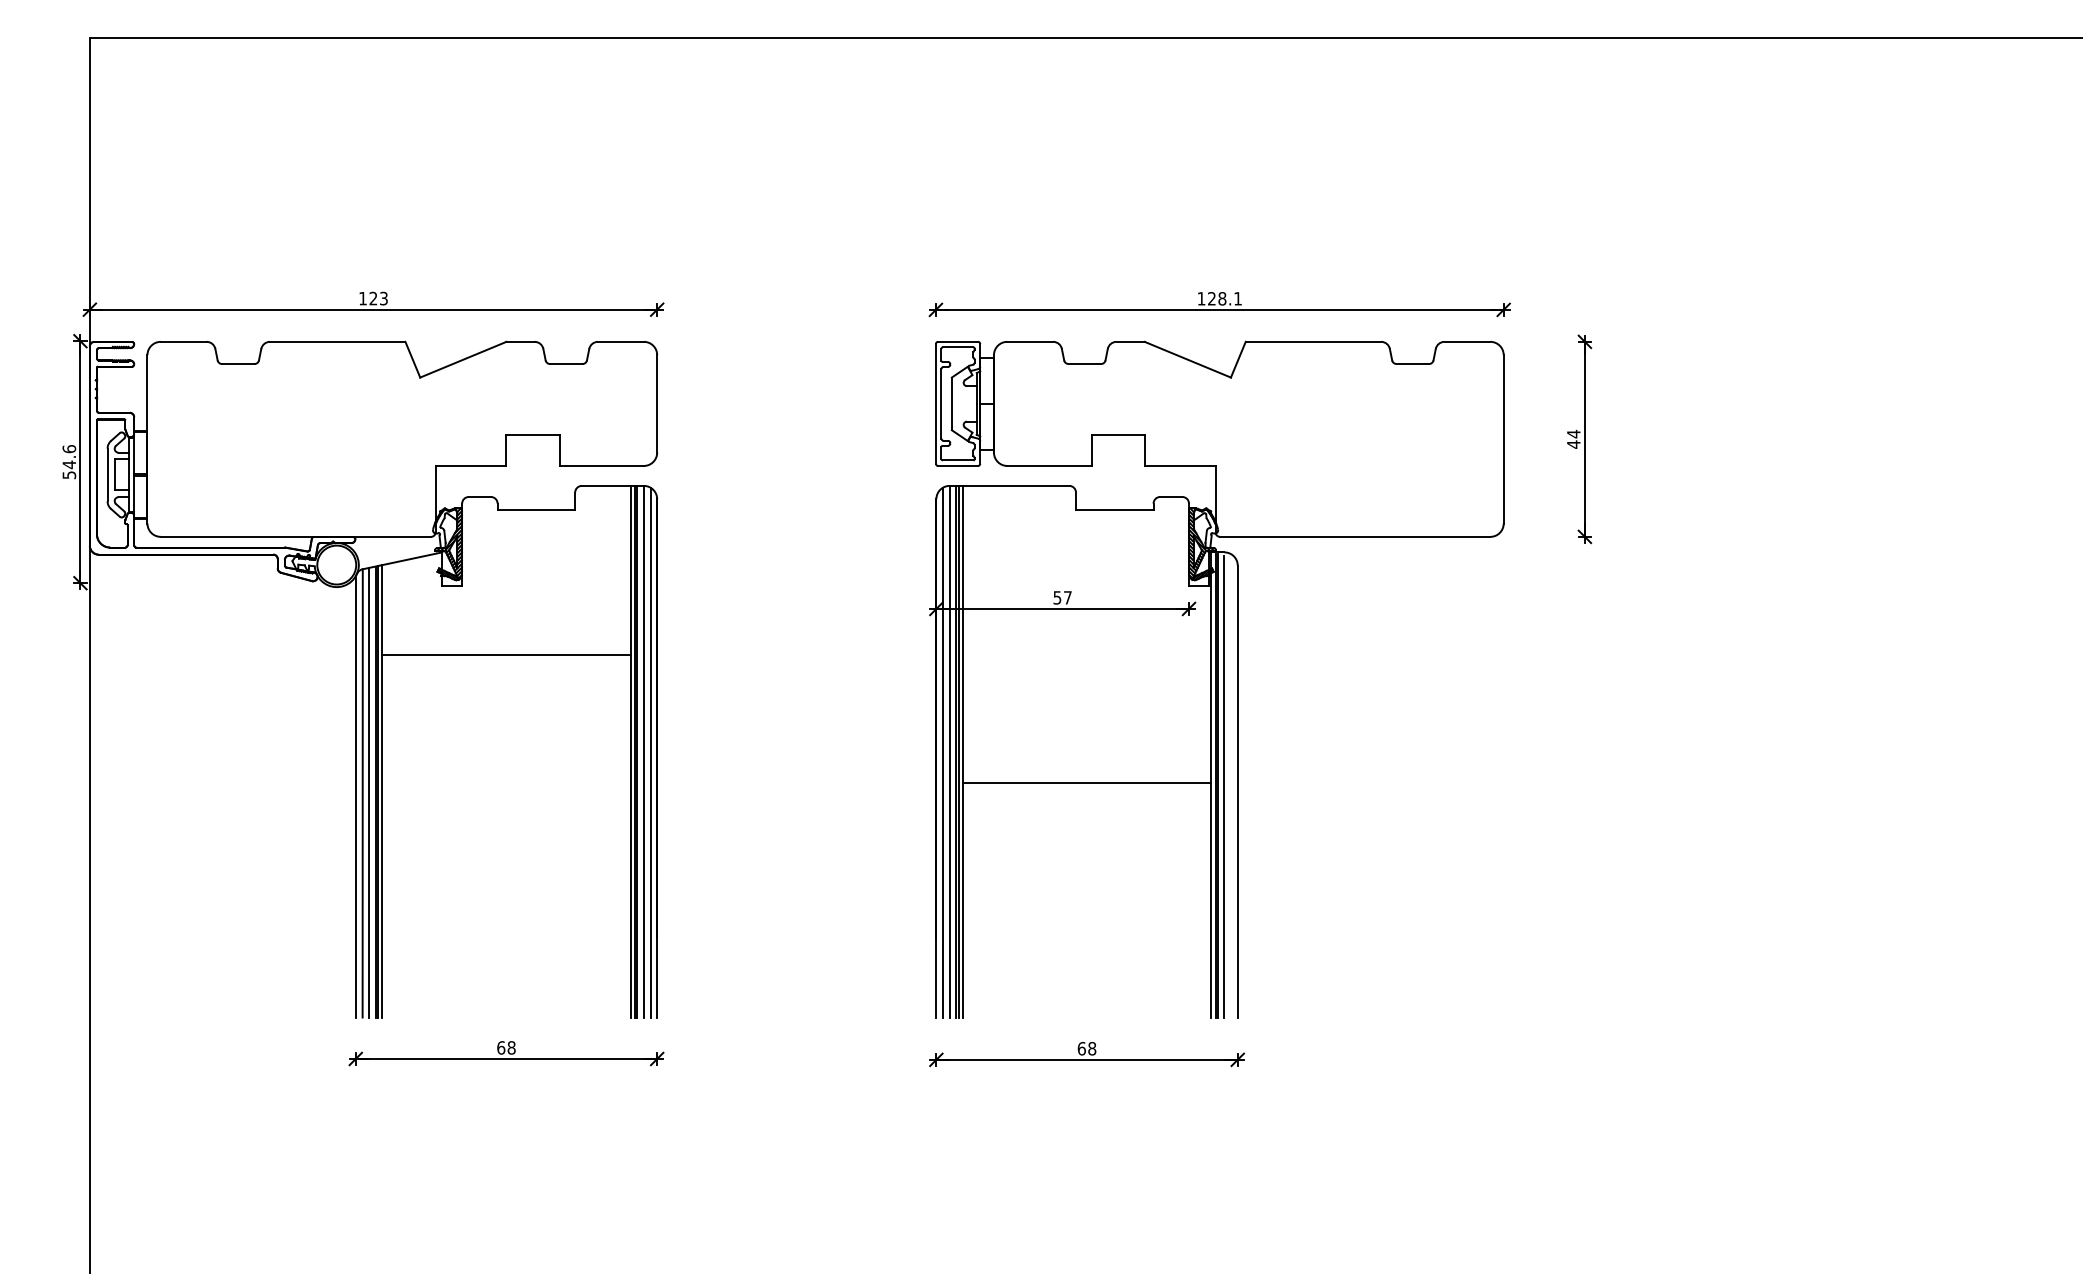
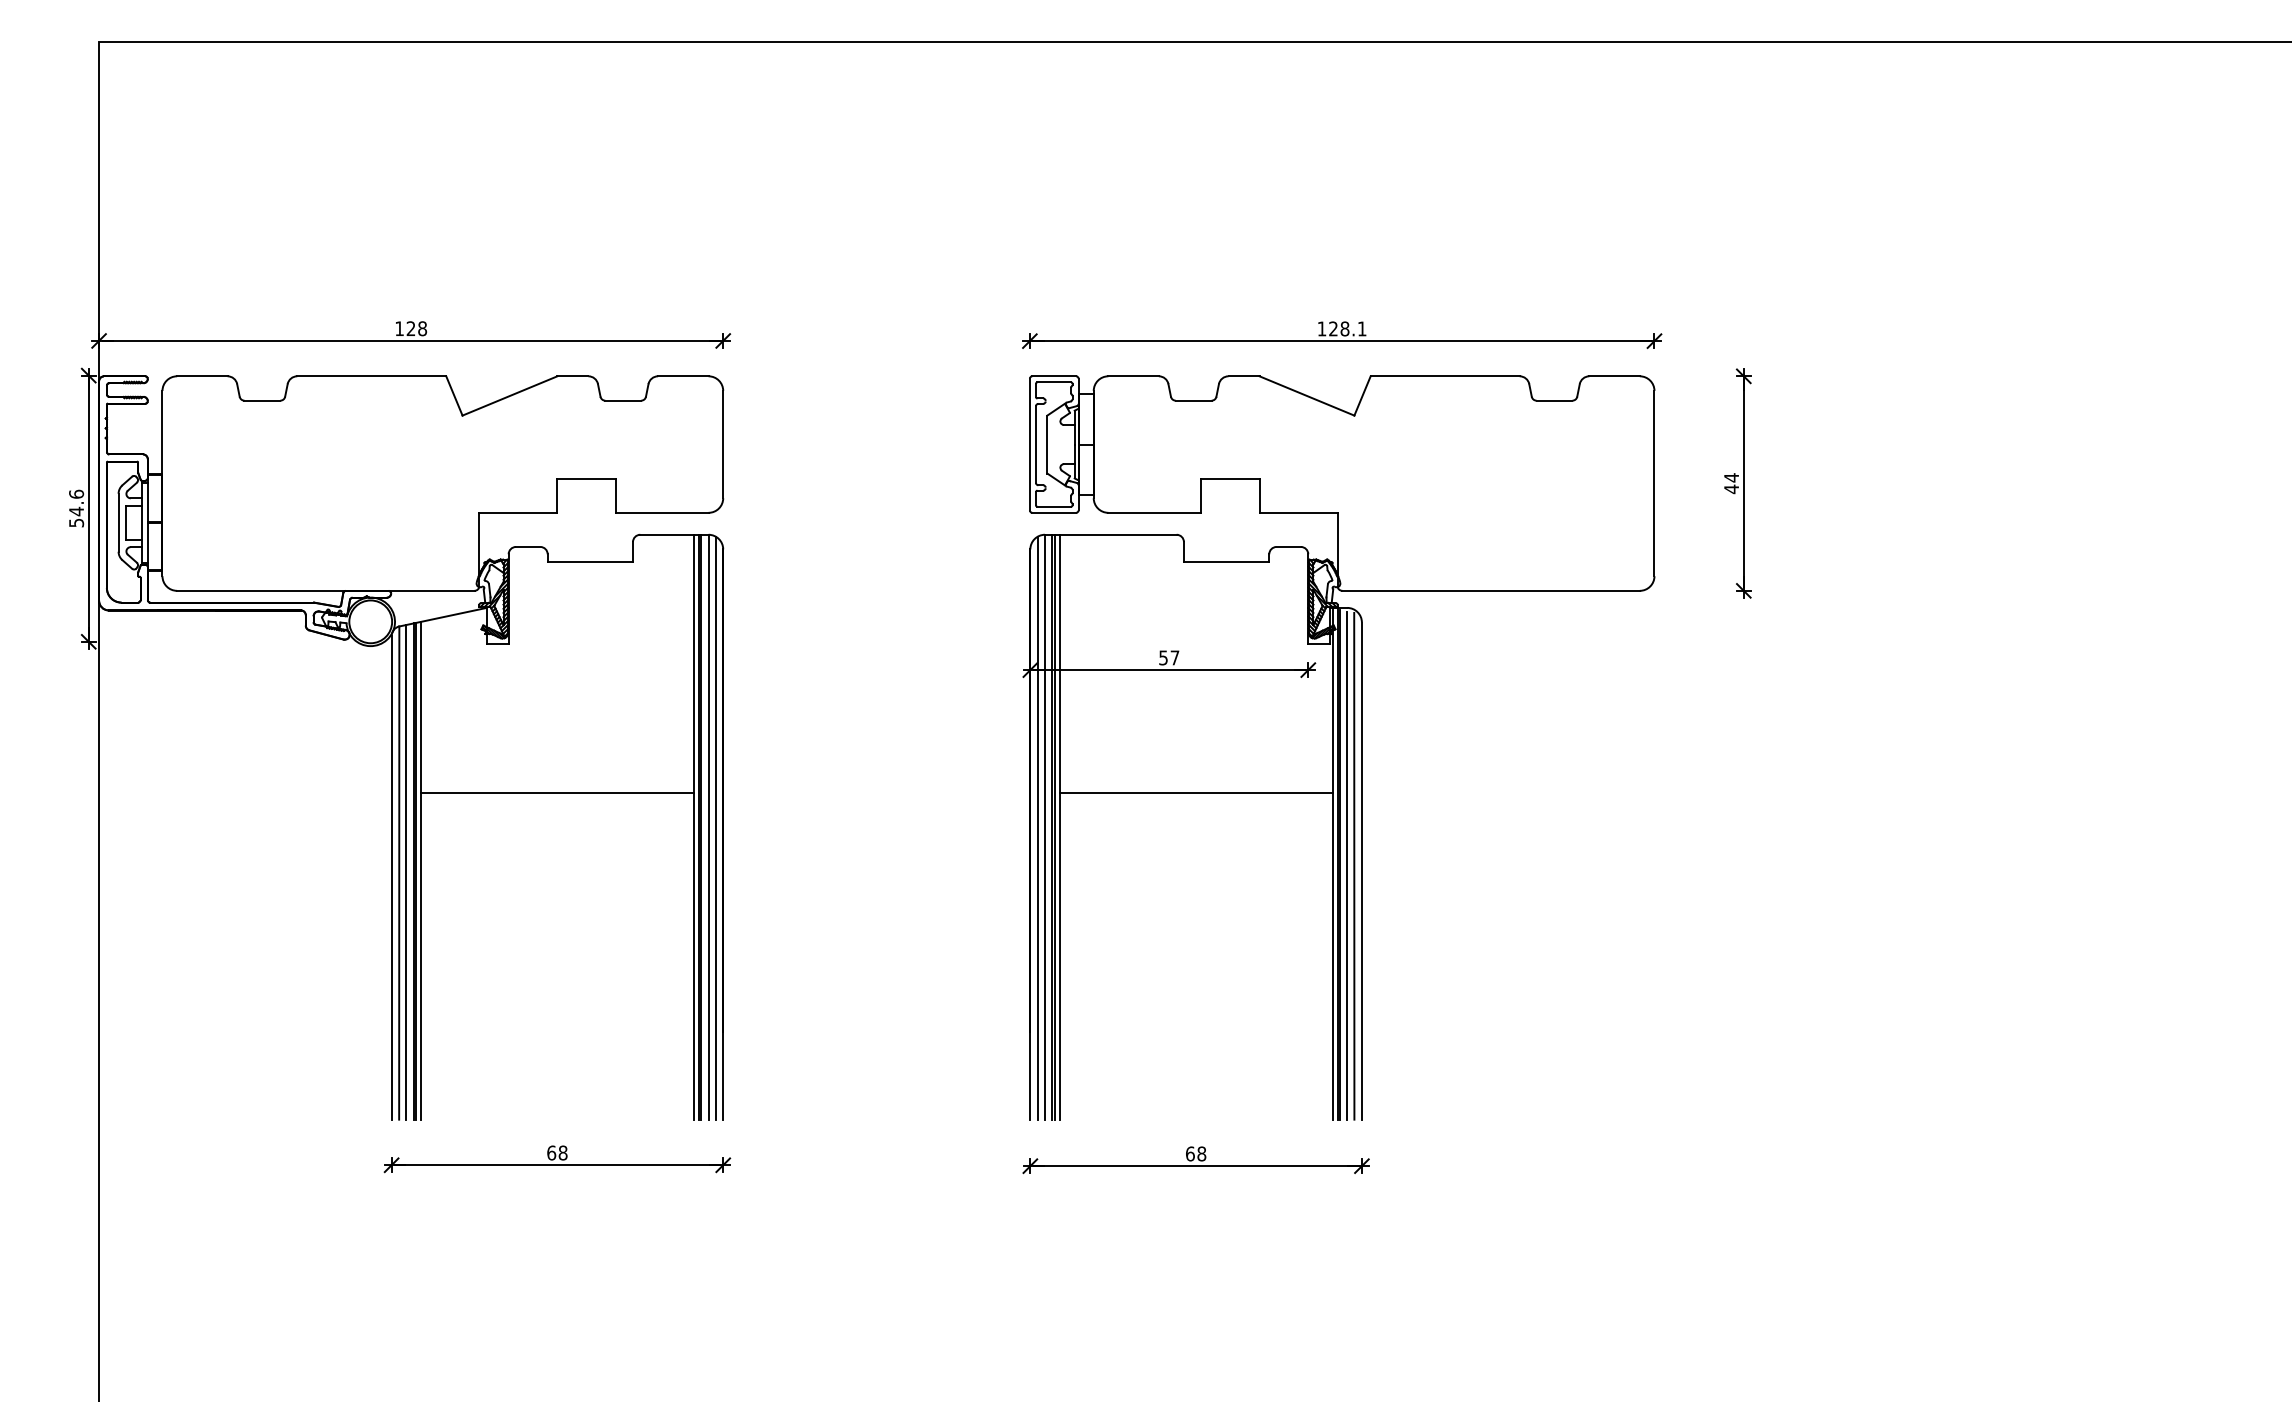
text: (383, 298) -> (422, 328), 123 -> 128
line: (506, 654) -> (557, 792), moved
line: (1086, 782) -> (1195, 792), moved
line: (1230, 787) -> (1353, 866), added

